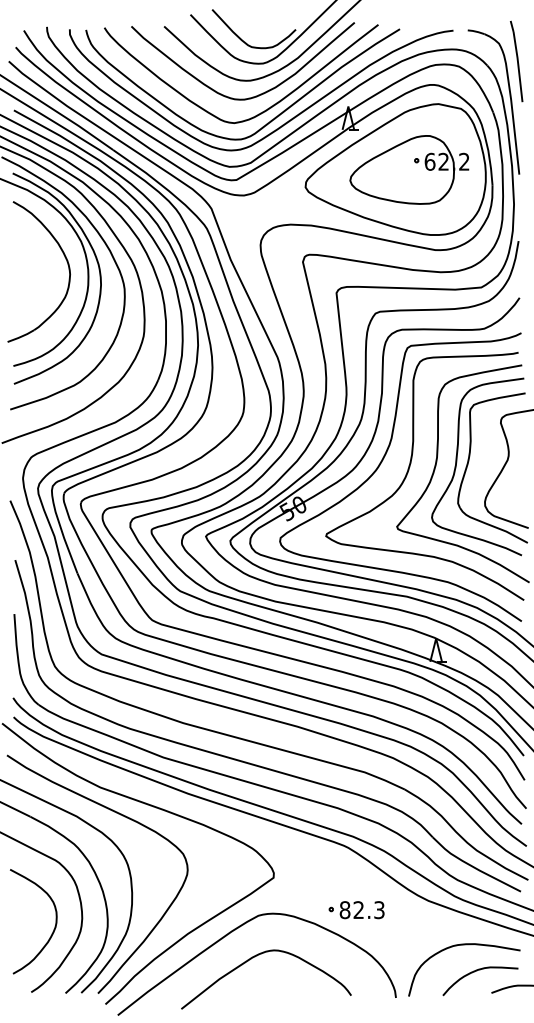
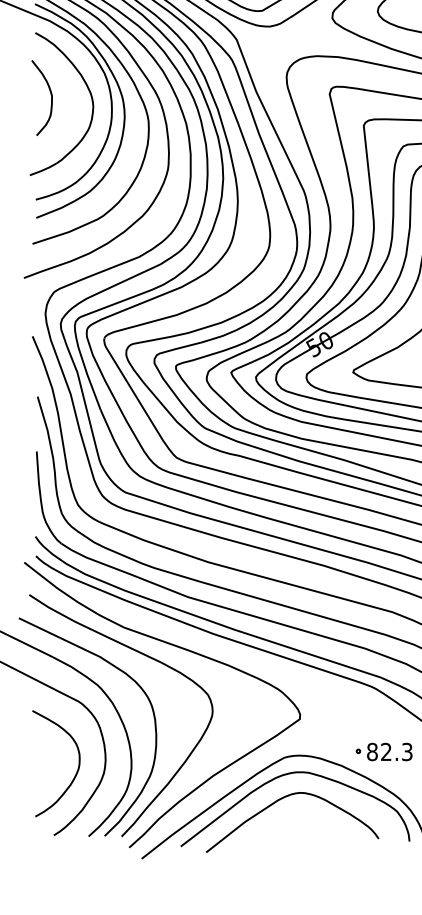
curve: (27, 261) -> (50, 93), added
curve: (259, 933) -> (285, 775), added

